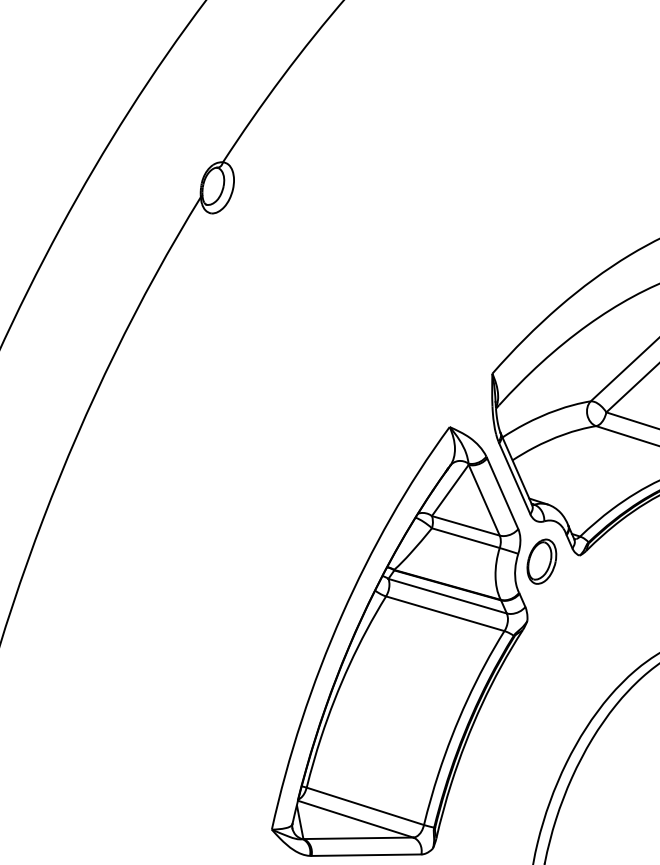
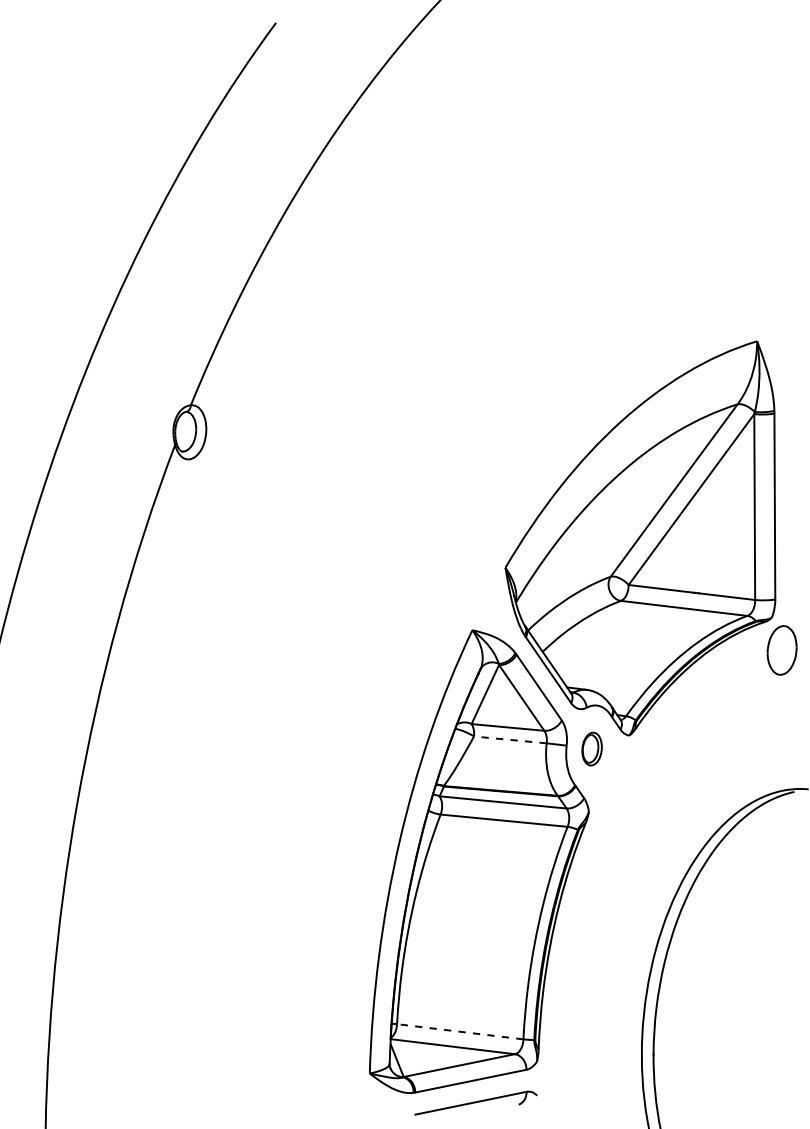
line: (465, 537) -> (509, 739), solid -> dashed
part: (541, 560) -> (591, 748), size x0.7
line: (365, 806) -> (460, 1031), solid -> dashed

